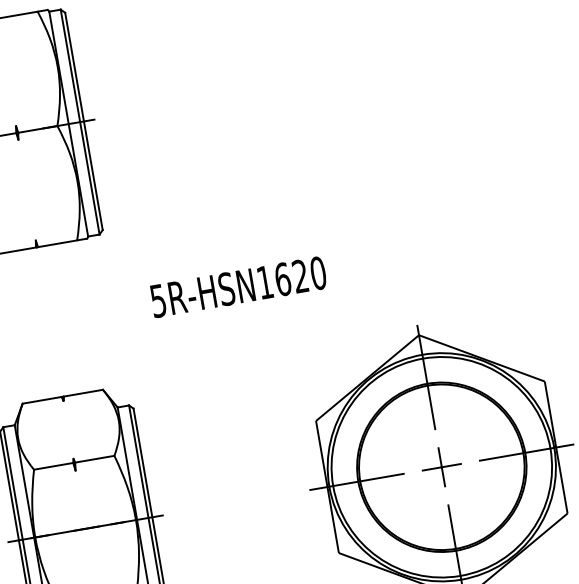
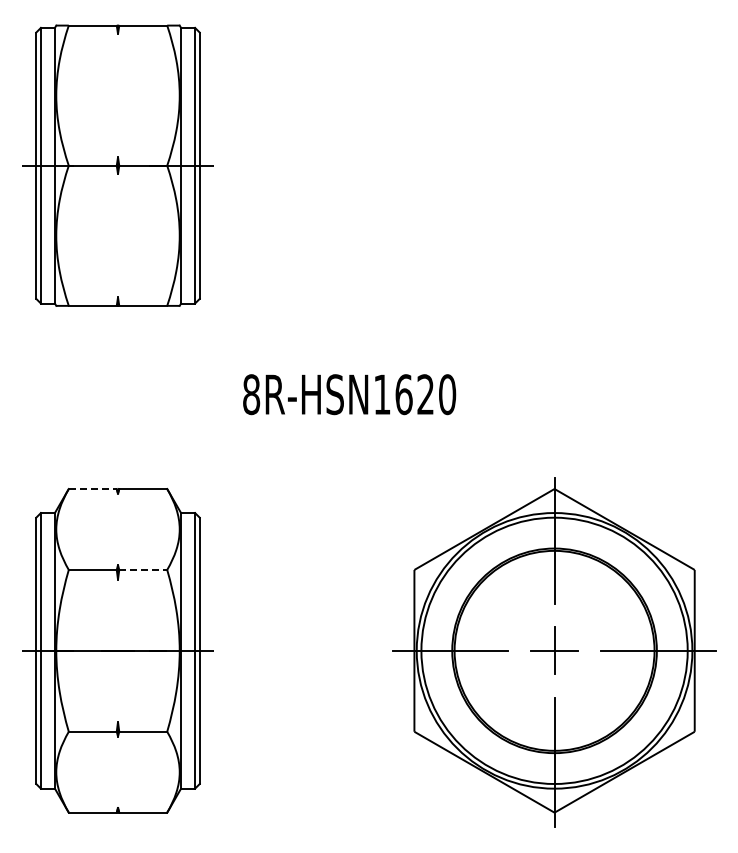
text: (158, 300) -> (251, 394), 5R-HSN1620 -> 8R-HSN1620
line: (42, 400) -> (92, 489), solid -> dashed
line: (94, 458) -> (143, 569), solid -> dashed

